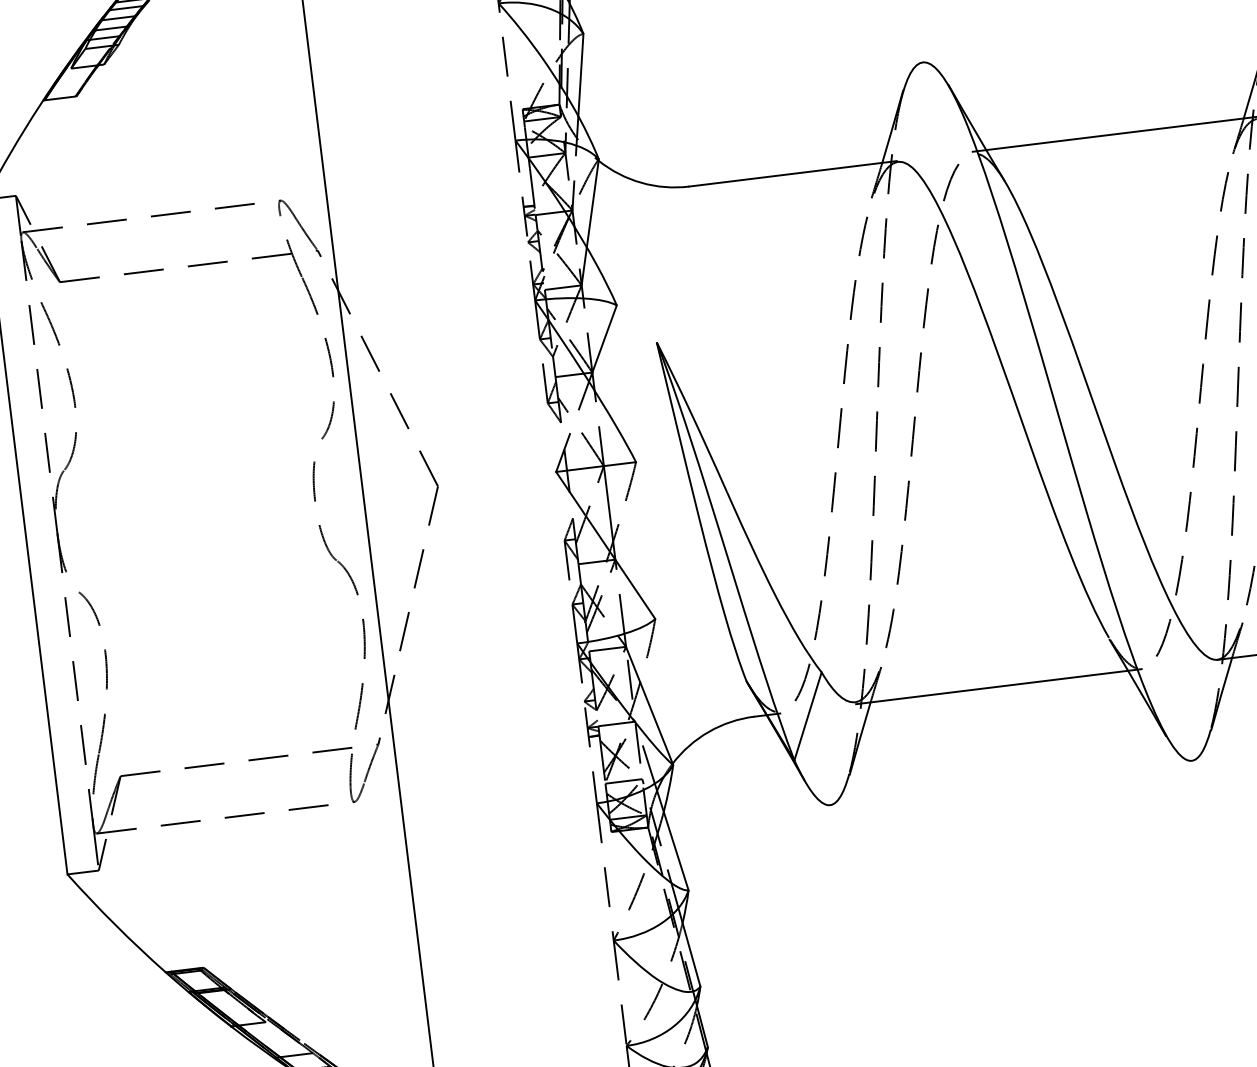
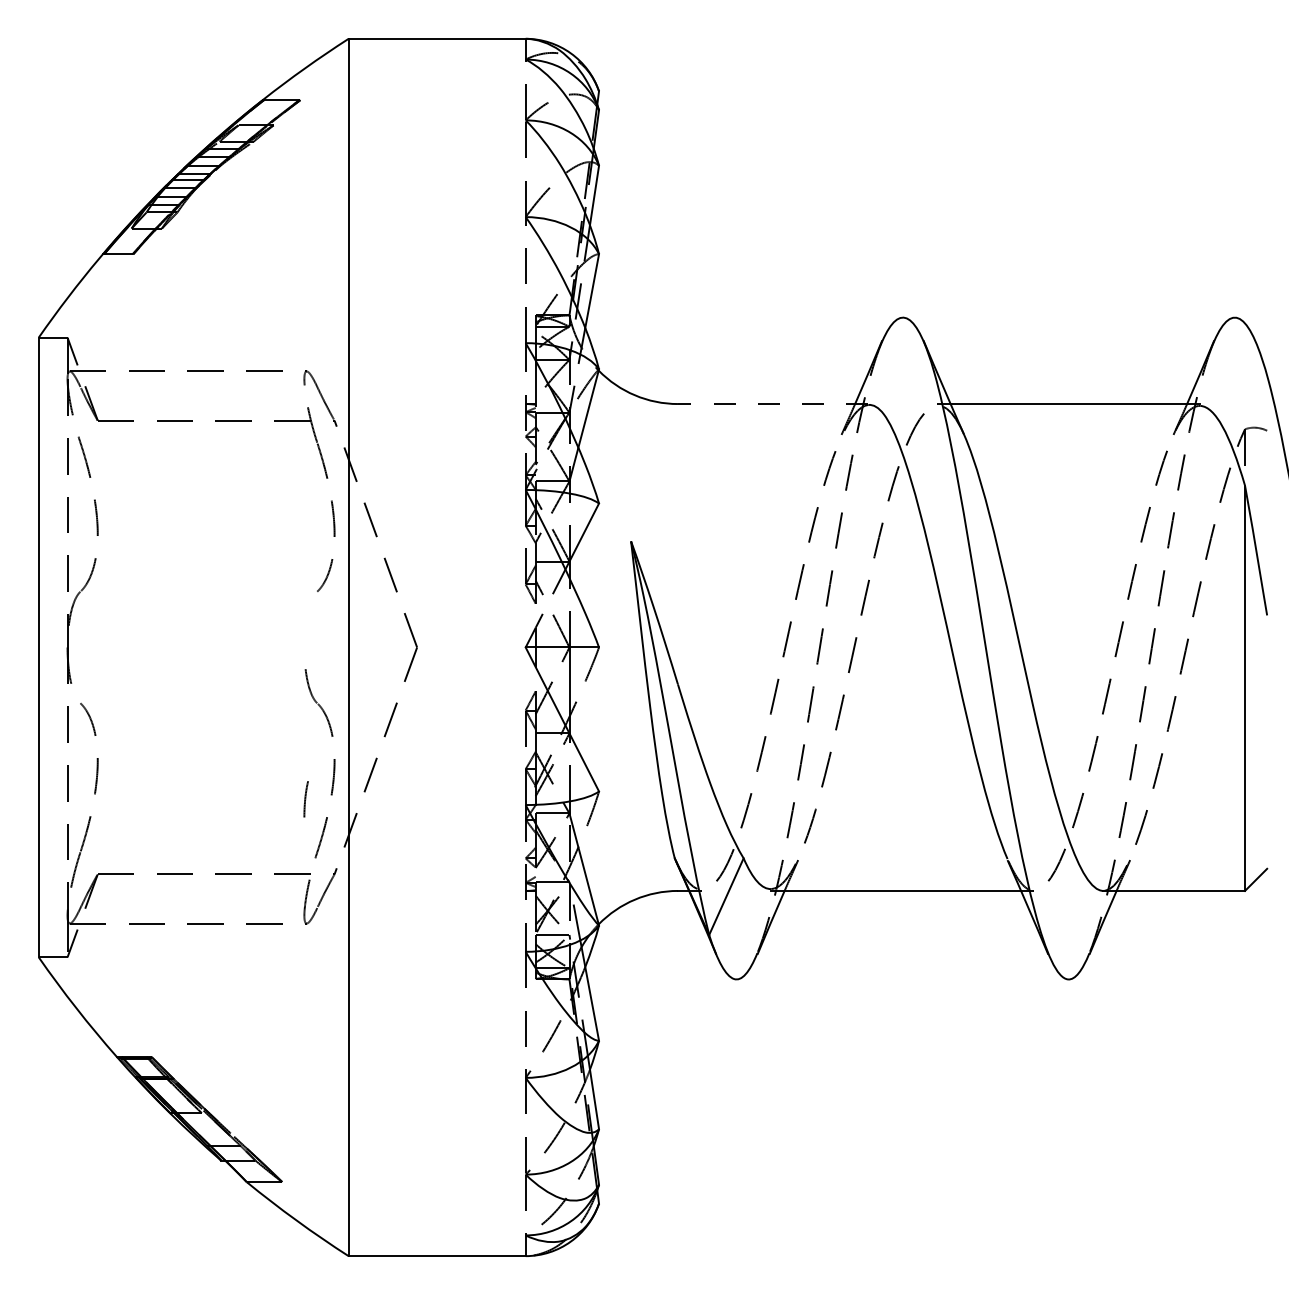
line: (792, 174) -> (772, 404), solid -> dashed
line: (314, 481) -> (305, 799), moved

